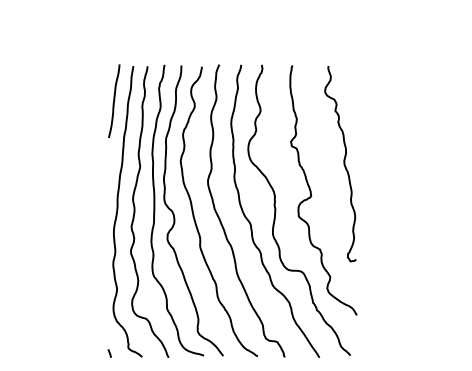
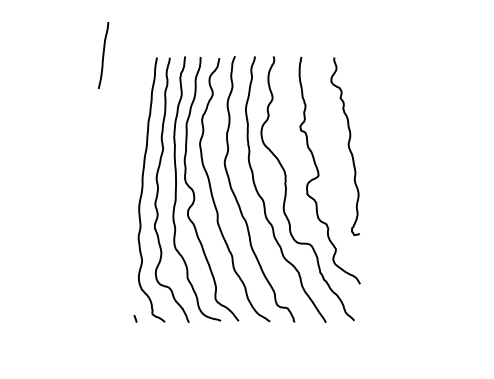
curve: (114, 101) -> (103, 55), moved

